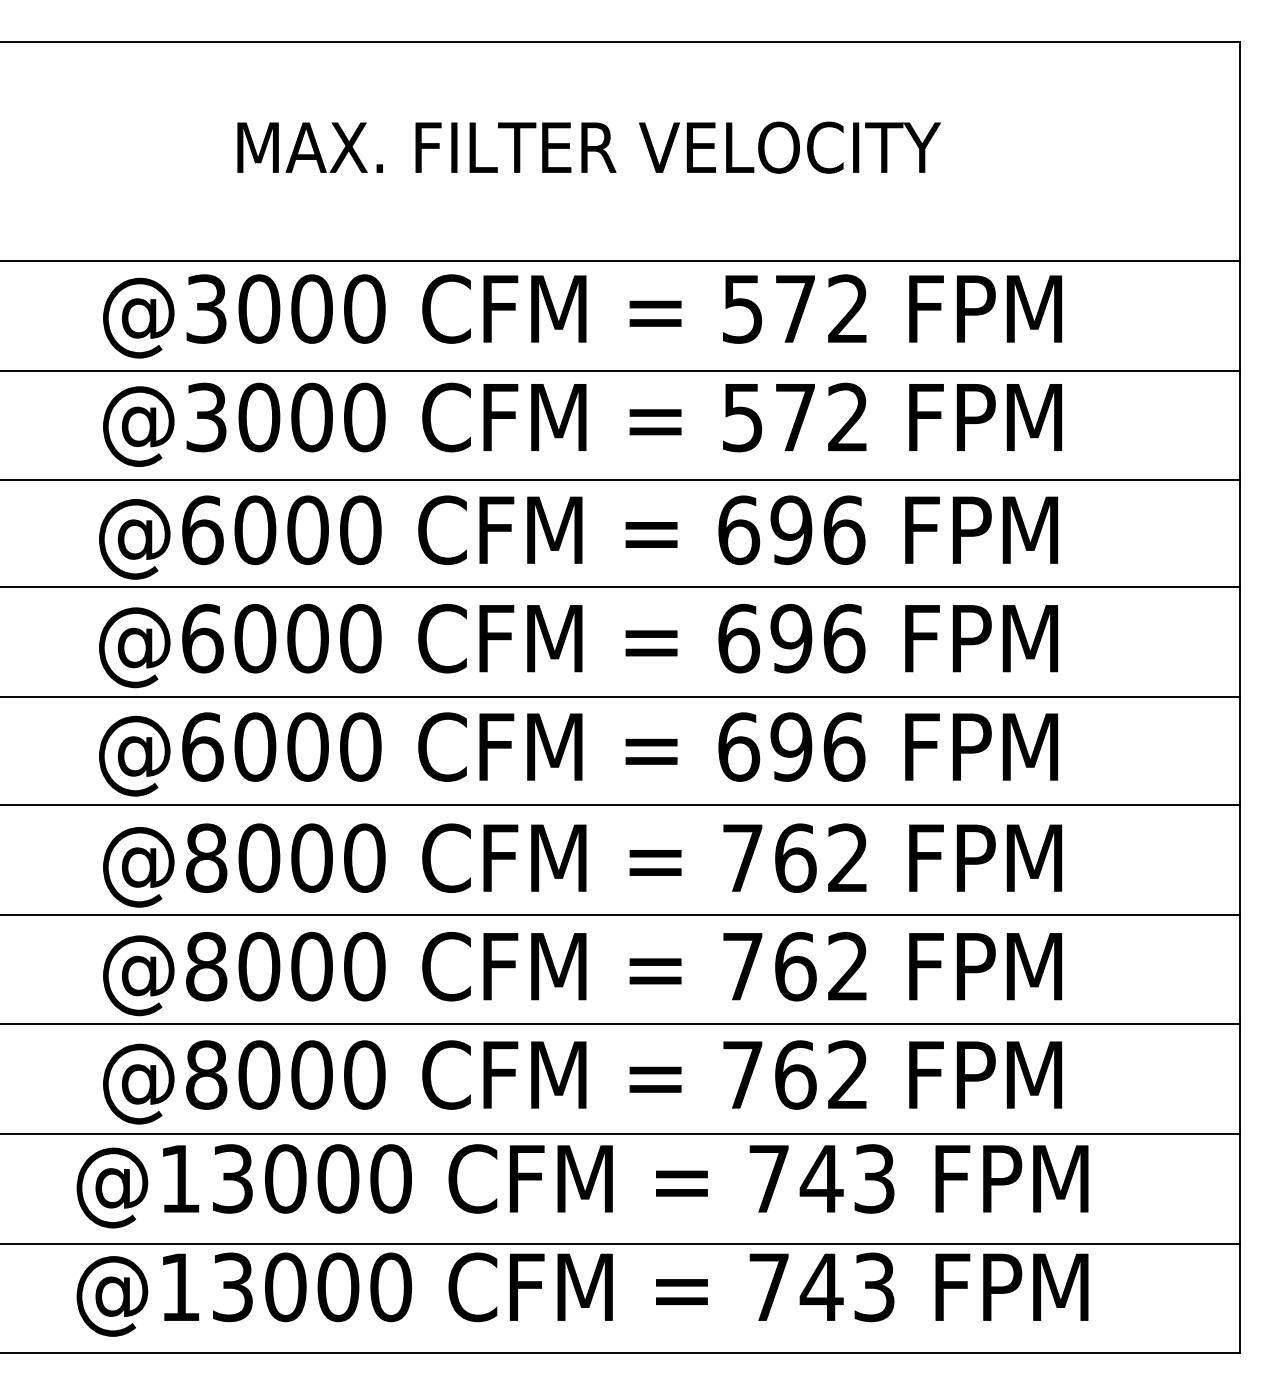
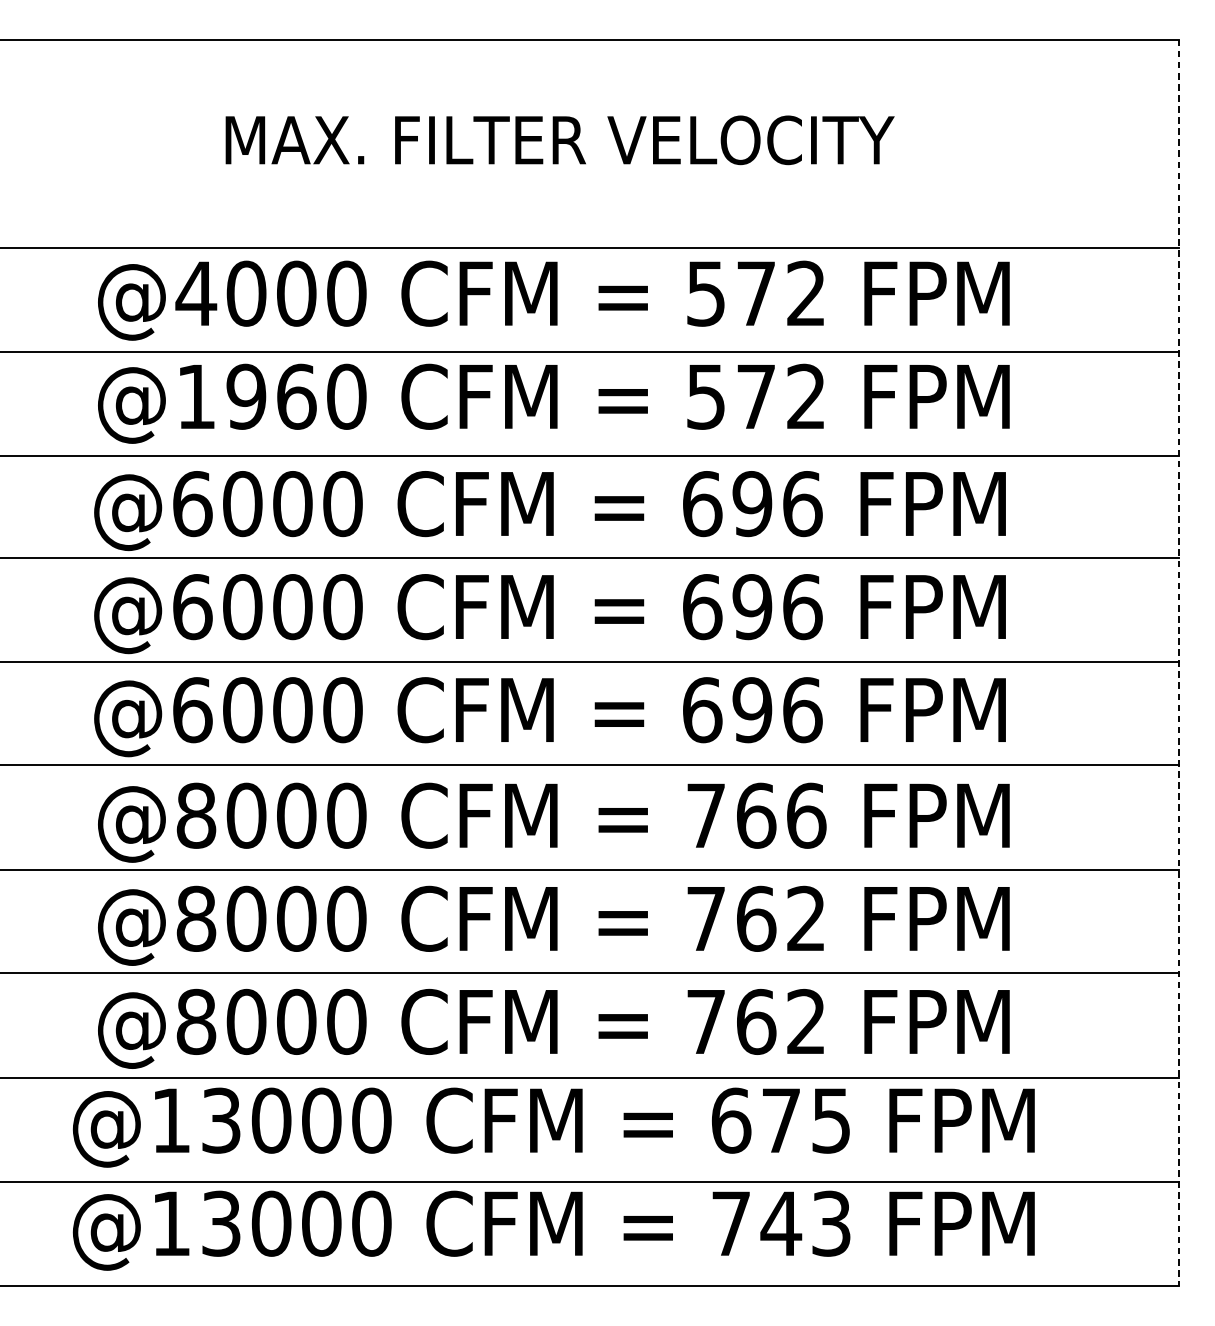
text: (206, 308) -> (196, 293), @3000 -> @4000
text: (259, 417) -> (246, 396), @3000 -> @1960
line: (1239, 697) -> (1178, 663), solid -> dashed
text: (848, 857) -> (806, 815), 762 -> 766
text: (821, 1178) -> (781, 1120), 743 -> 675

